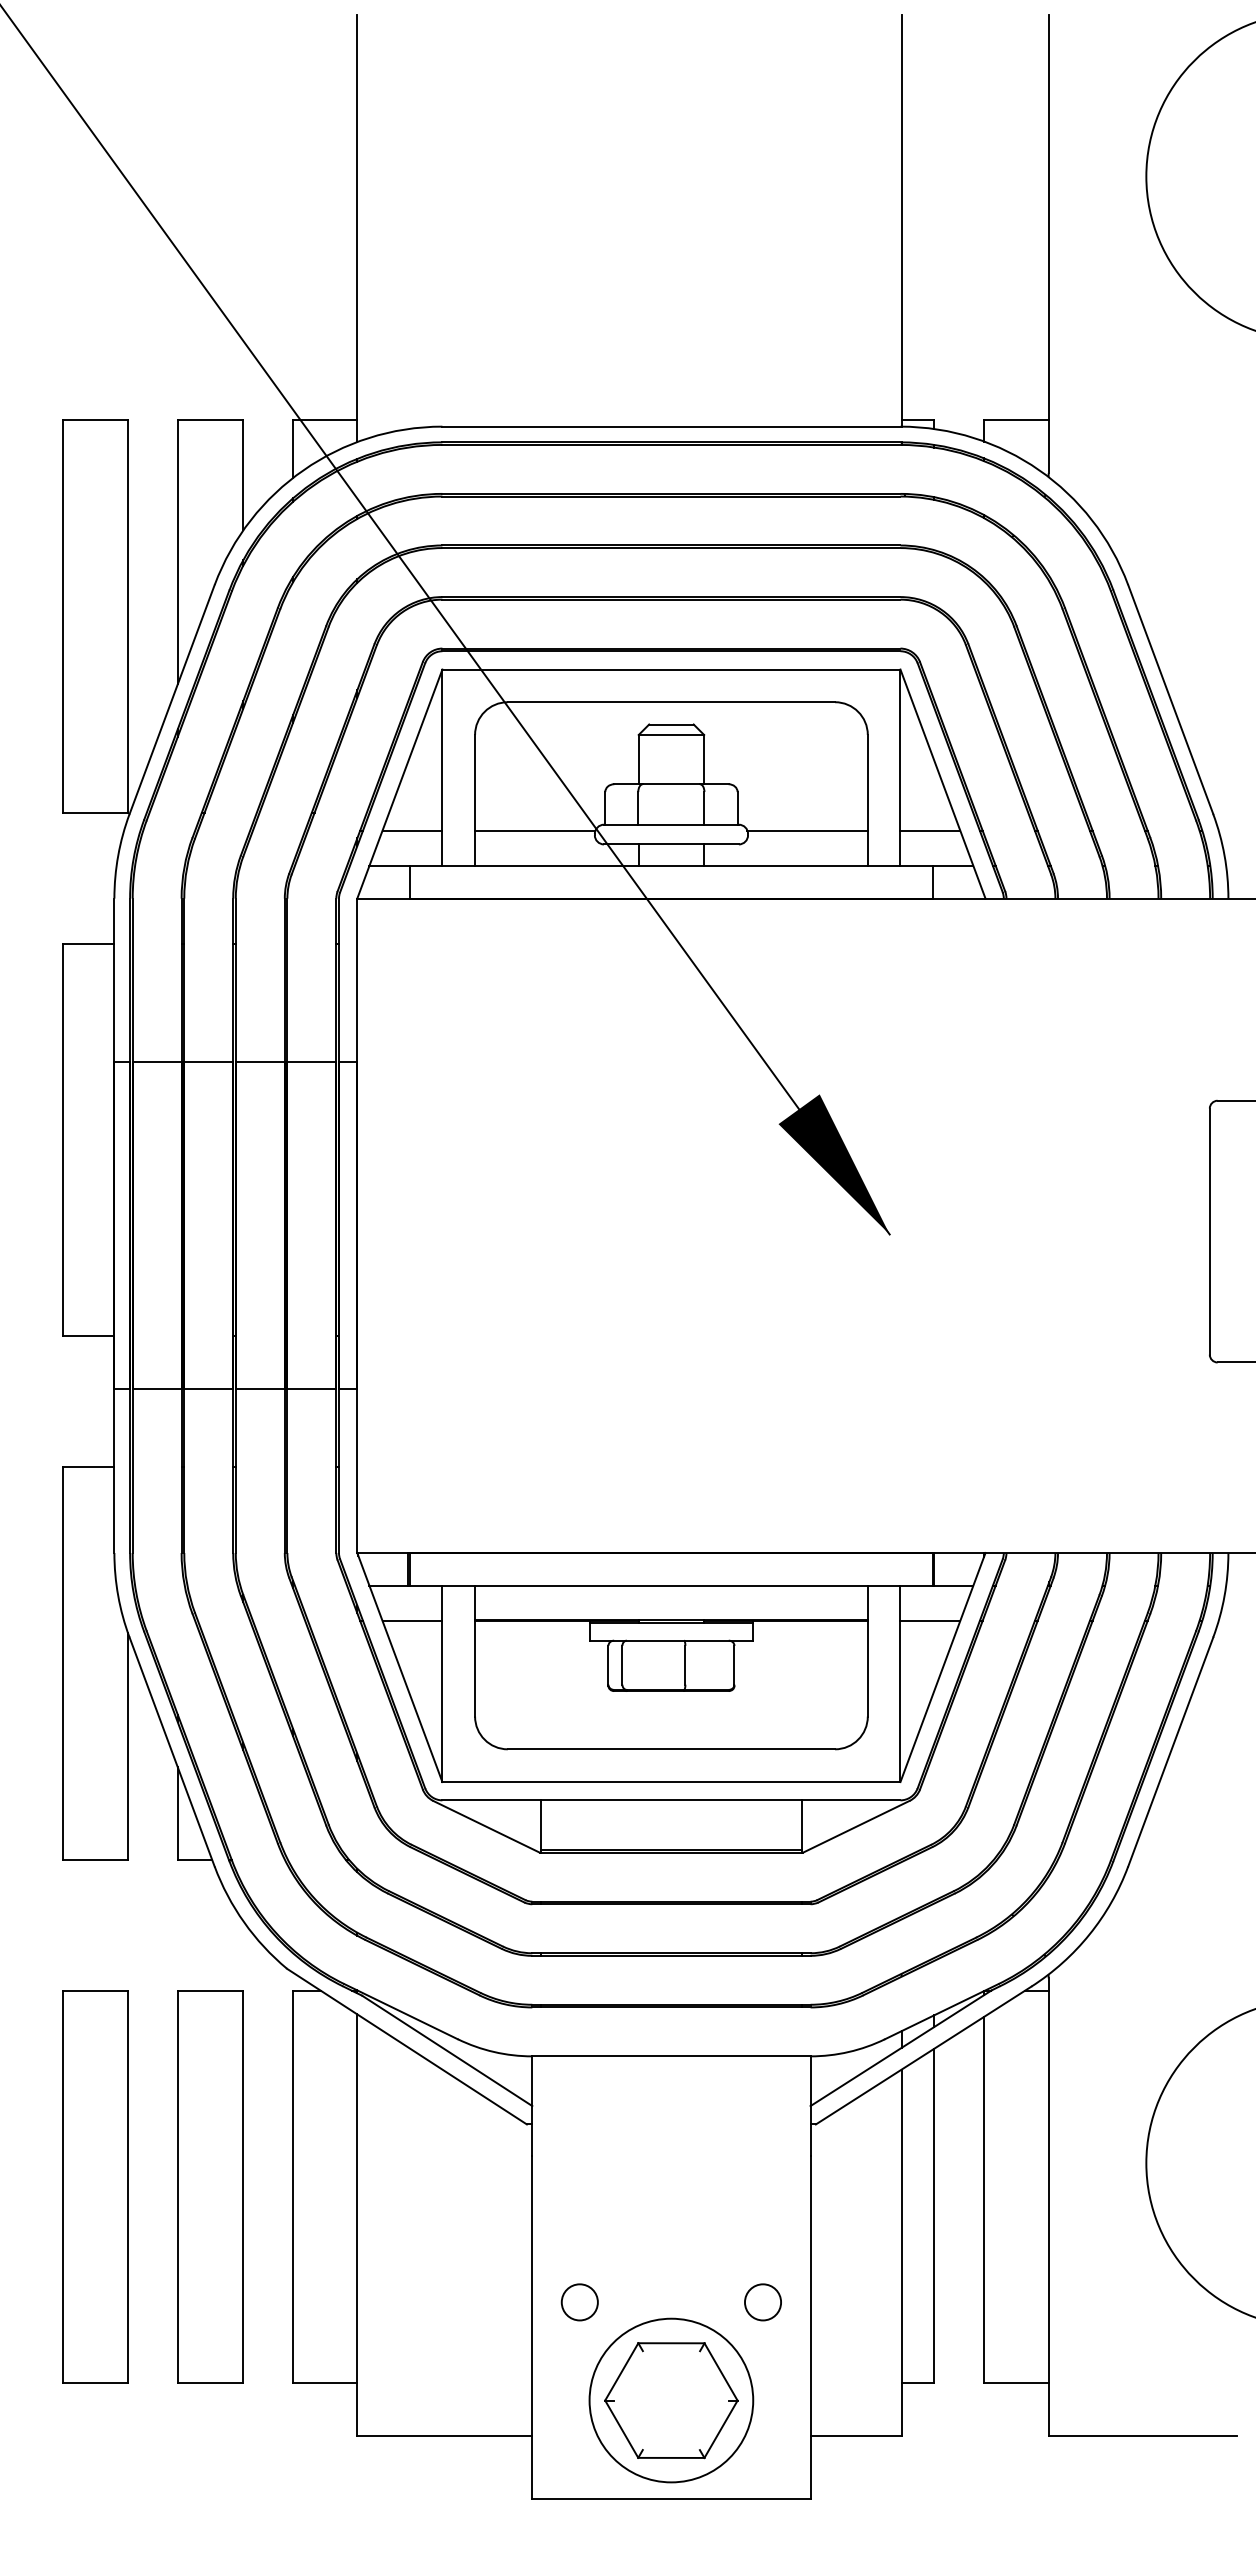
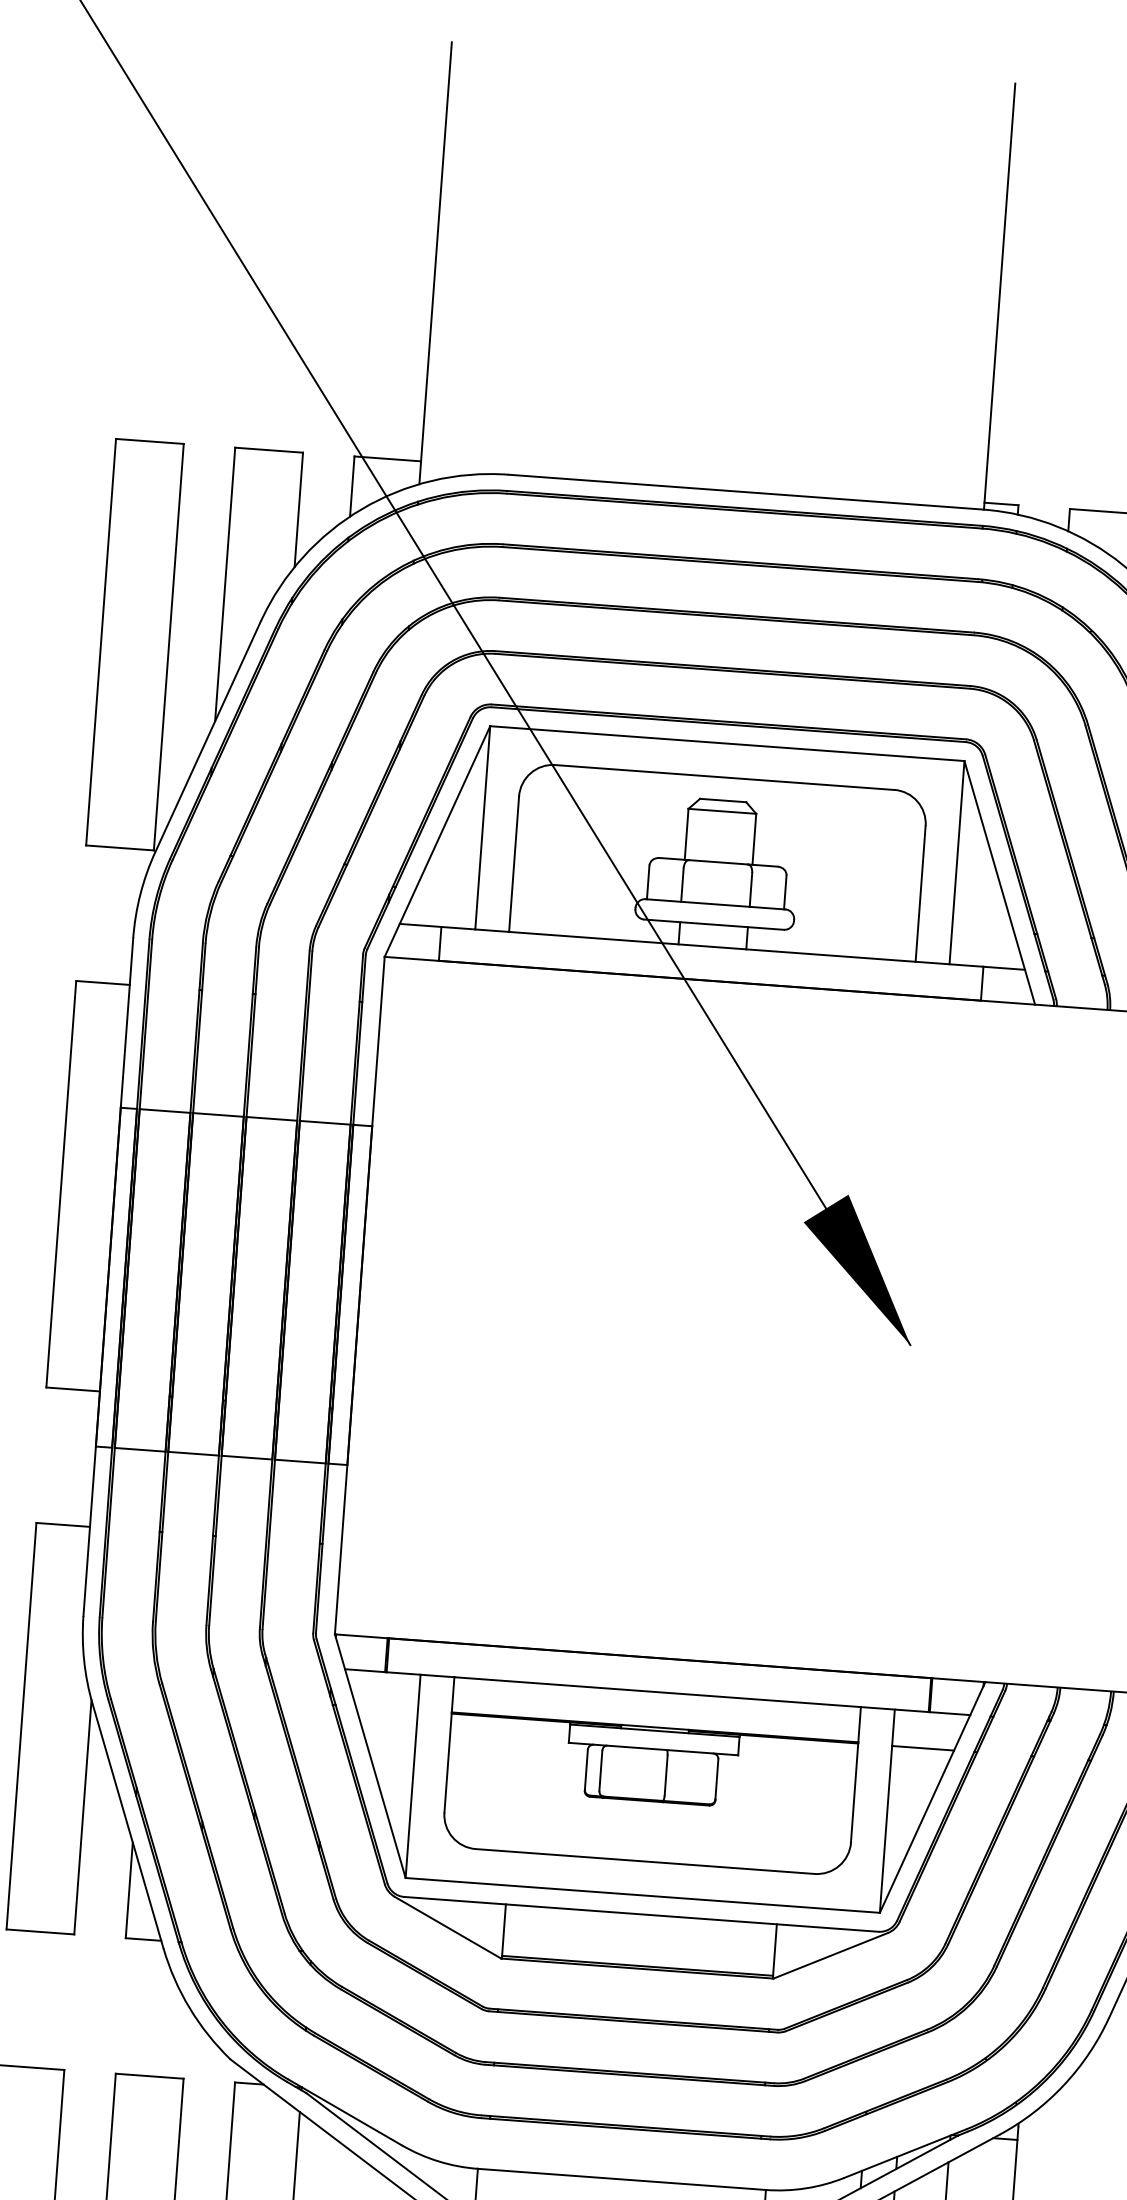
line: (412, 830) -> (447, 890), removed
line: (535, 830) -> (574, 899), removed
line: (807, 830) -> (855, 920), removed
line: (930, 830) -> (983, 929), removed
line: (412, 1620) -> (386, 1708), removed

